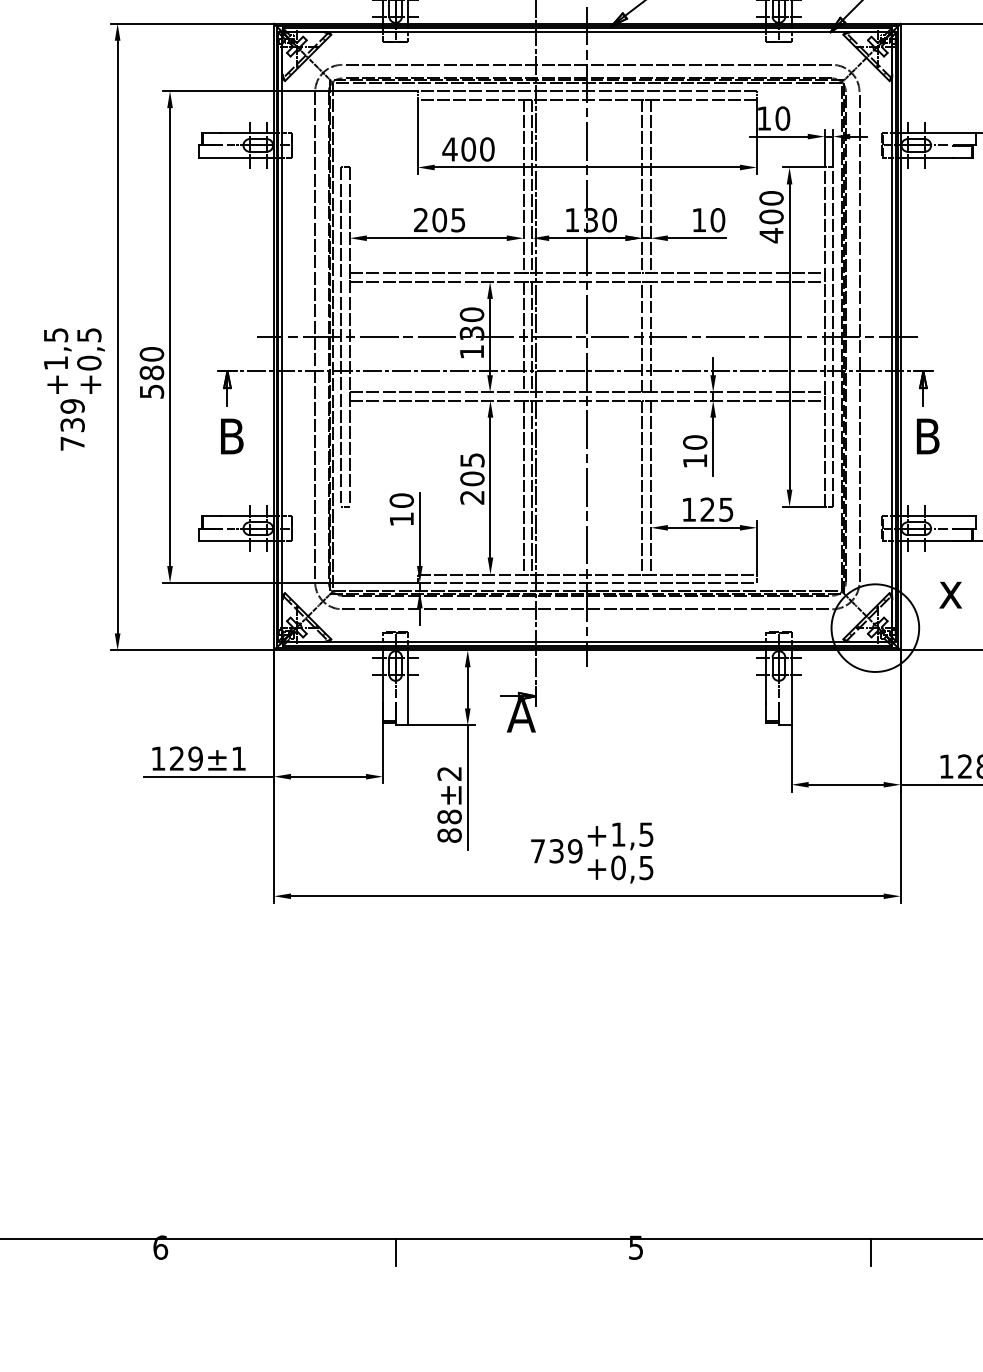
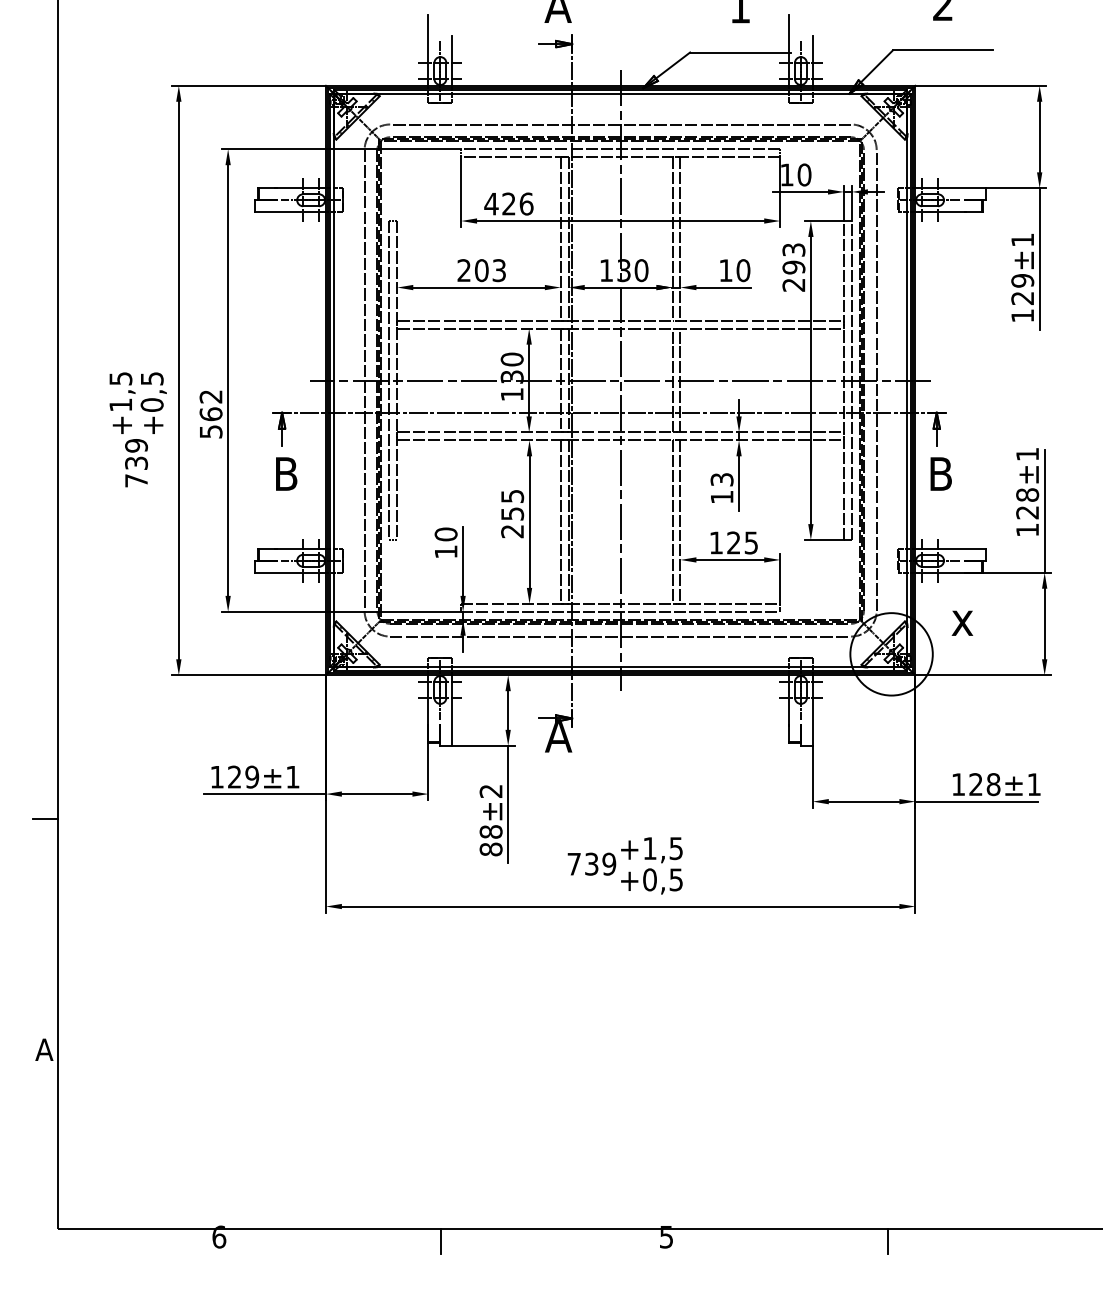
text: (477, 148) -> (517, 203), 400 -> 426
text: (771, 216) -> (793, 267), 400 -> 293
text: (458, 220) -> (499, 270), 205 -> 203
text: (151, 363) -> (210, 405), 580 -> 562
text: (694, 442) -> (721, 479), 10 -> 13
text: (472, 478) -> (512, 513), 205 -> 255

